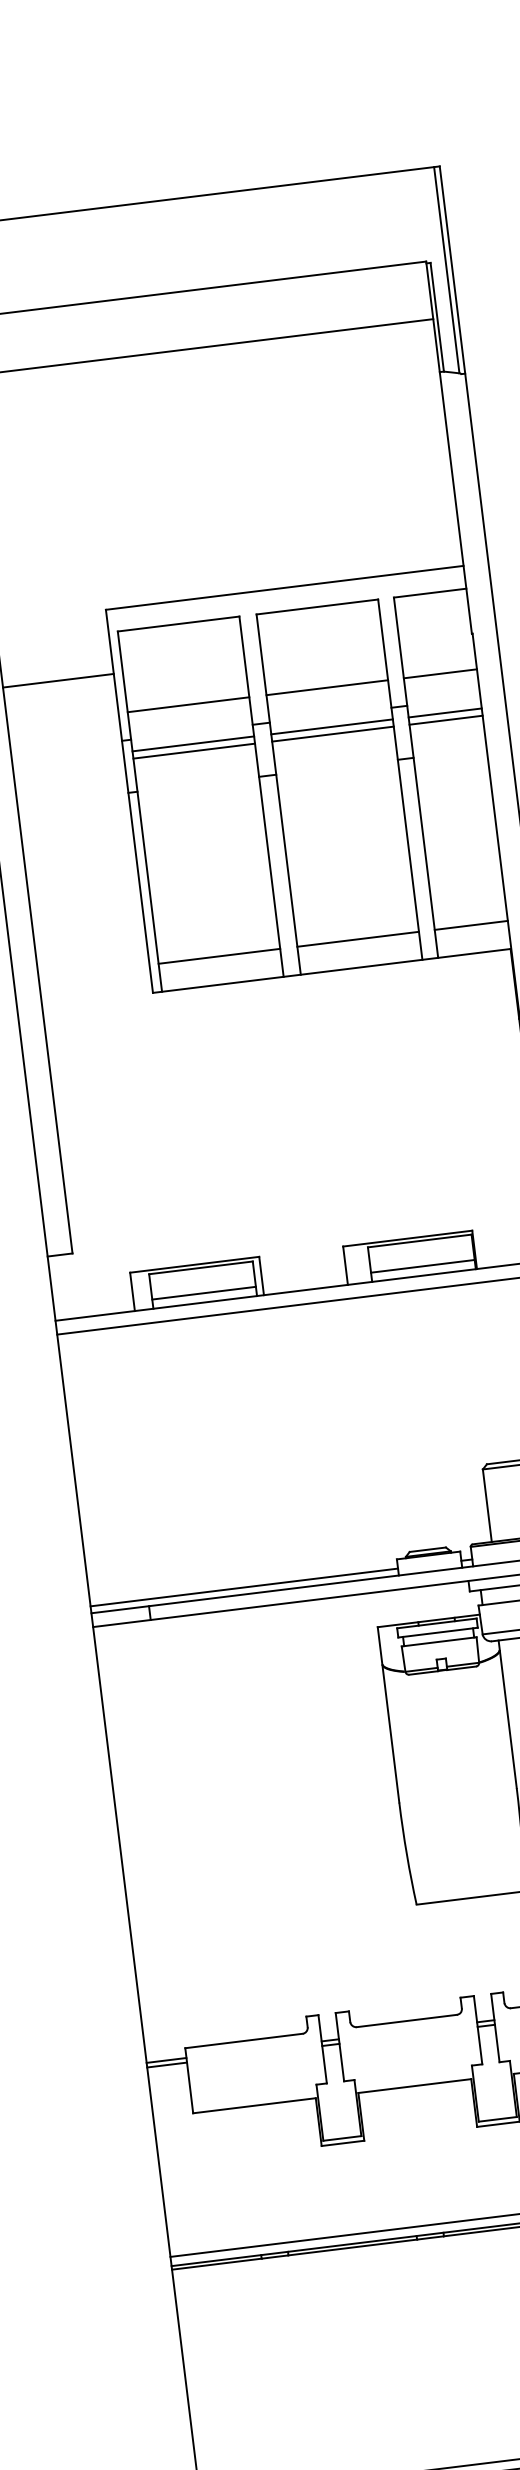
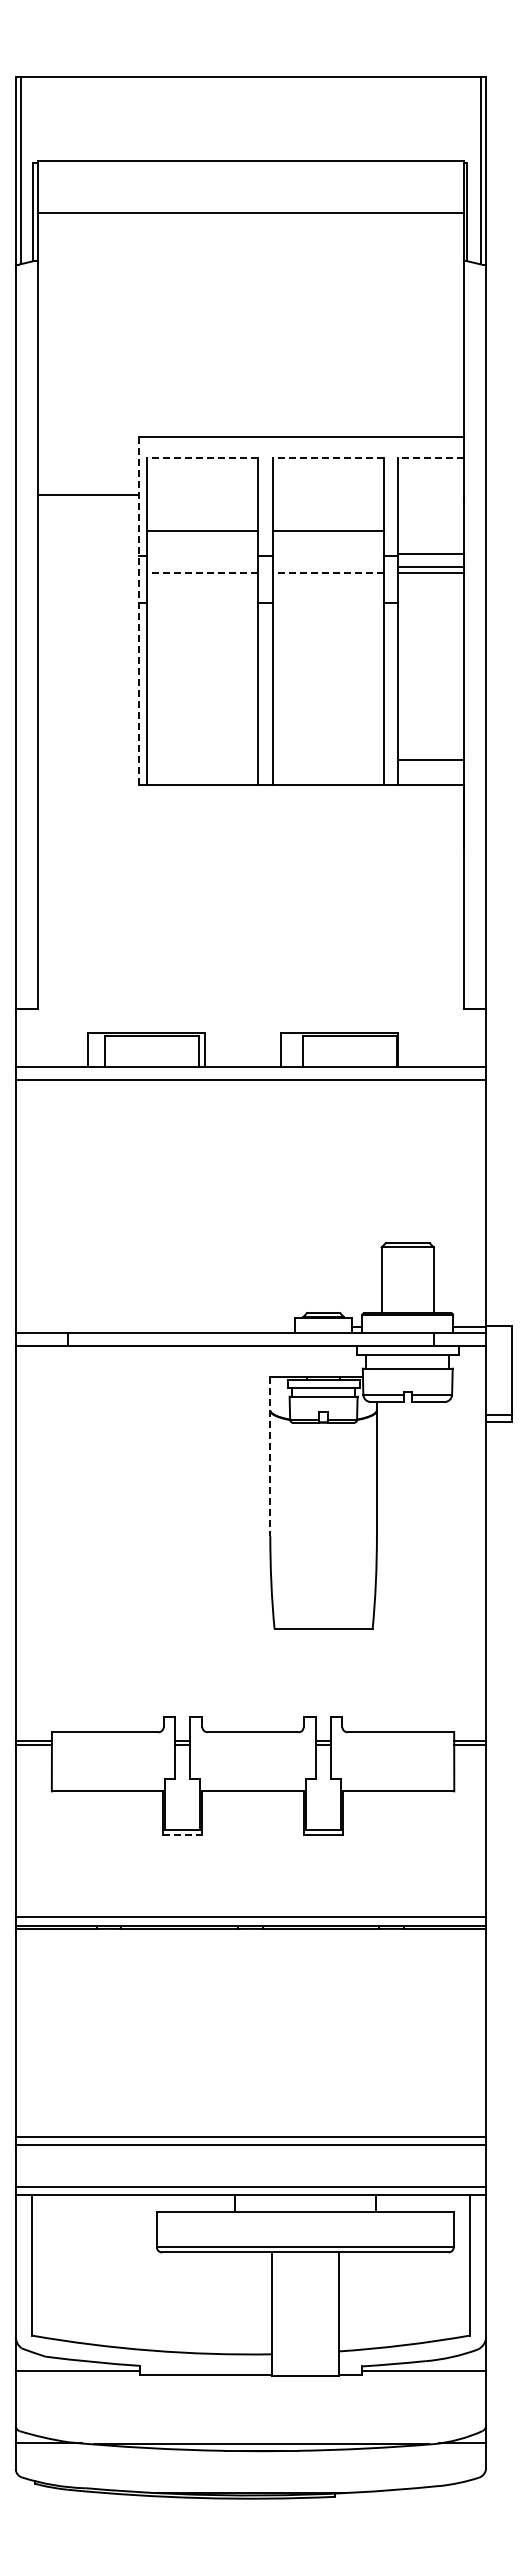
line: (429, 592) -> (430, 457), solid -> dashed
line: (316, 606) -> (327, 457), solid -> dashed
line: (177, 623) -> (201, 457), solid -> dashed
line: (439, 674) -> (430, 554), moved
line: (332, 726) -> (328, 566), removed
line: (332, 734) -> (327, 573), solid -> dashed
line: (193, 743) -> (202, 566), removed
line: (193, 751) -> (201, 573), solid -> dashed
line: (129, 801) -> (138, 611), solid -> dashed
line: (358, 939) -> (328, 759), removed
line: (219, 956) -> (202, 759), removed
line: (423, 1266) -> (350, 1059), removed
line: (203, 1293) -> (151, 1059), removed
line: (243, 1587) -> (154, 1326), removed
line: (388, 1714) -> (270, 1456), solid -> dashed
line: (344, 2142) -> (183, 1834), solid -> dashed

